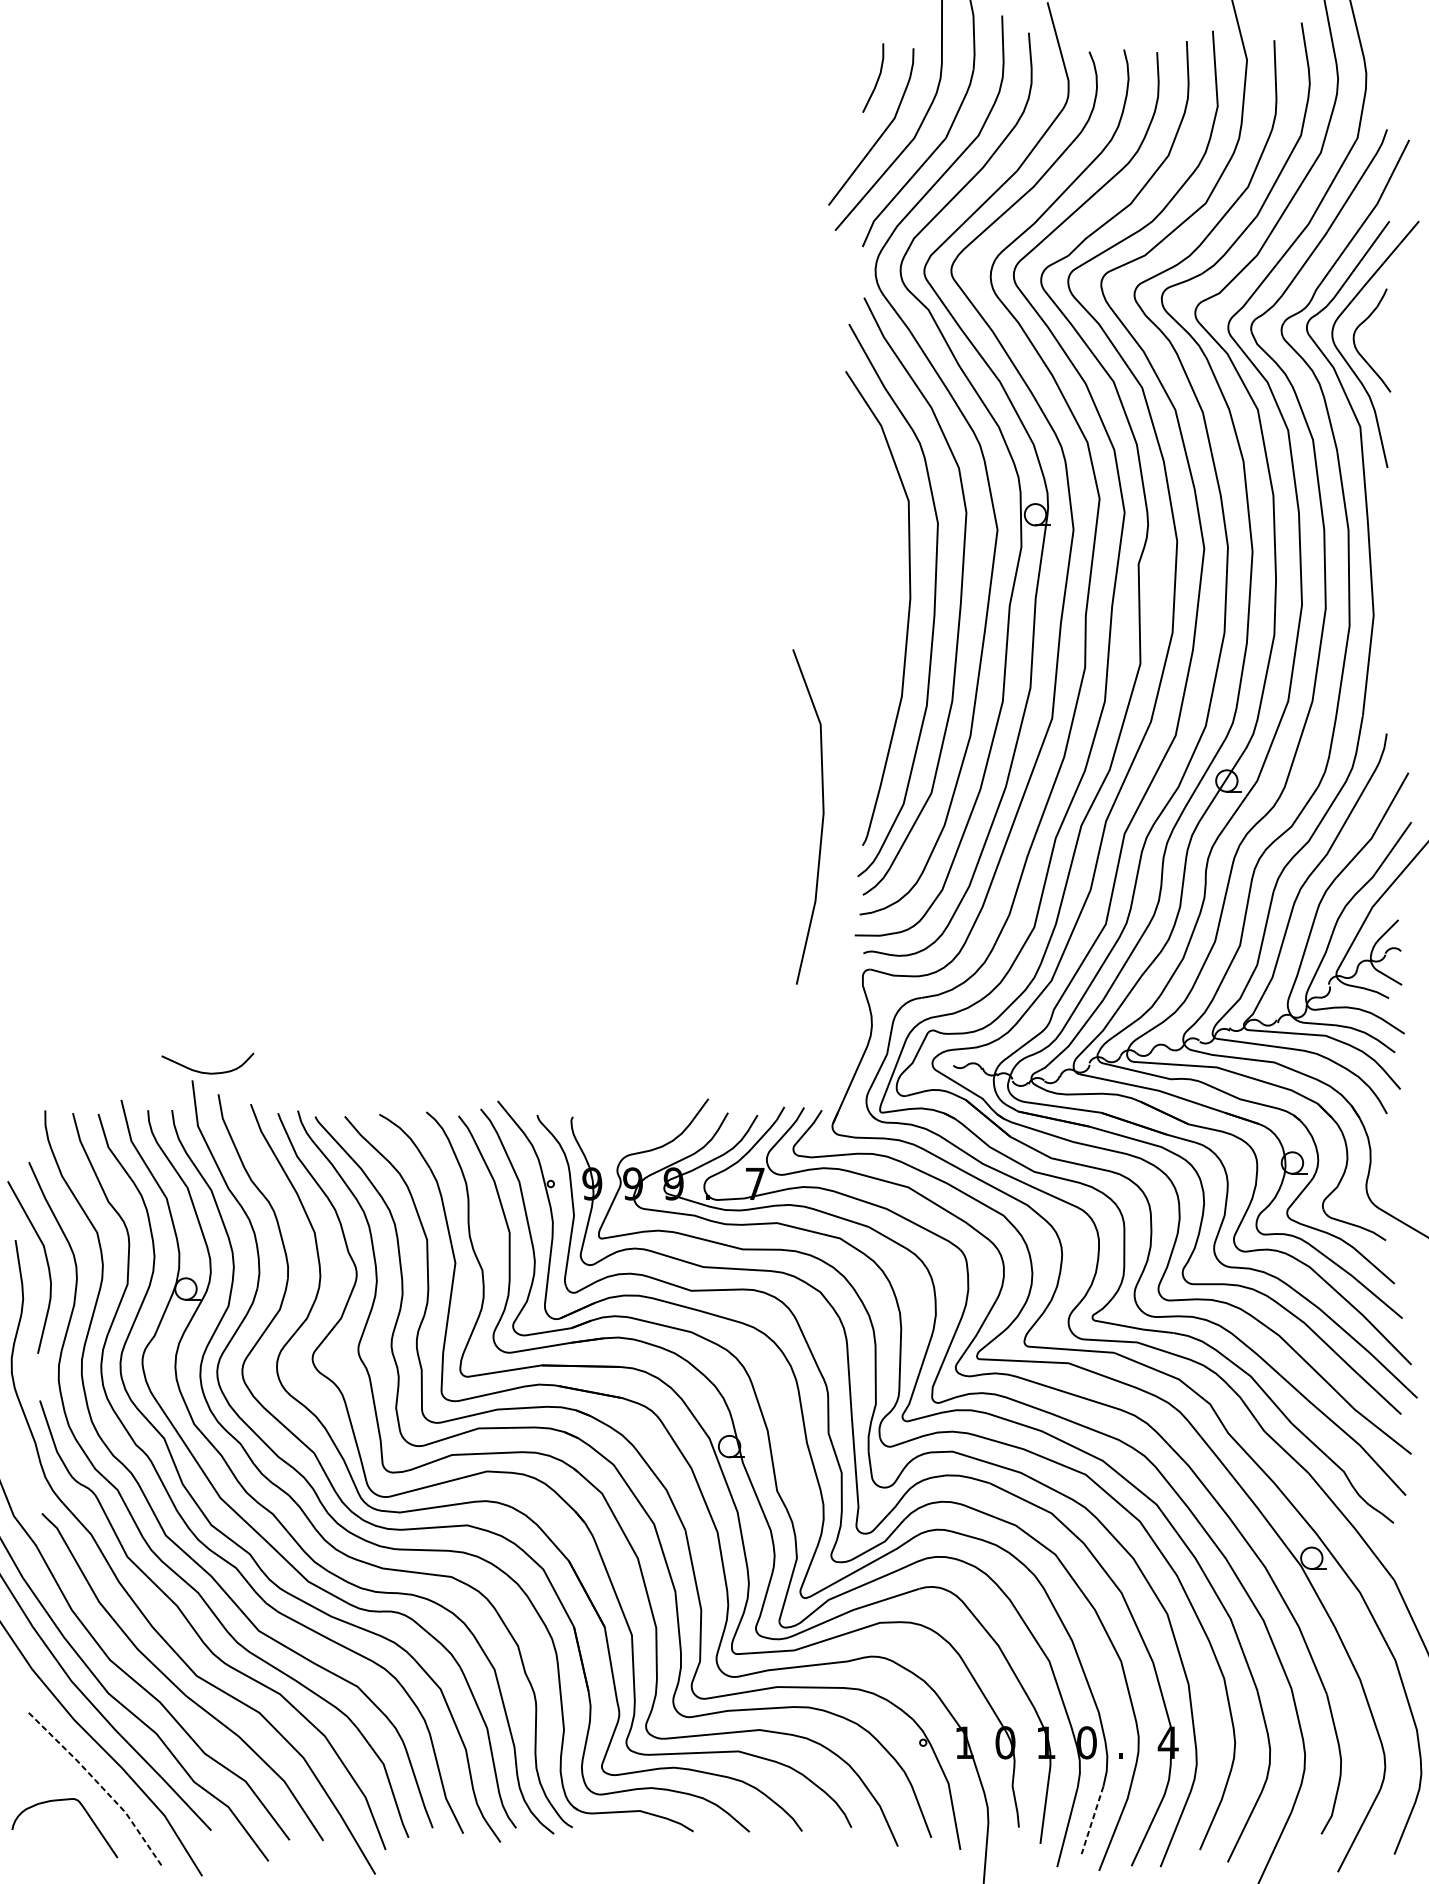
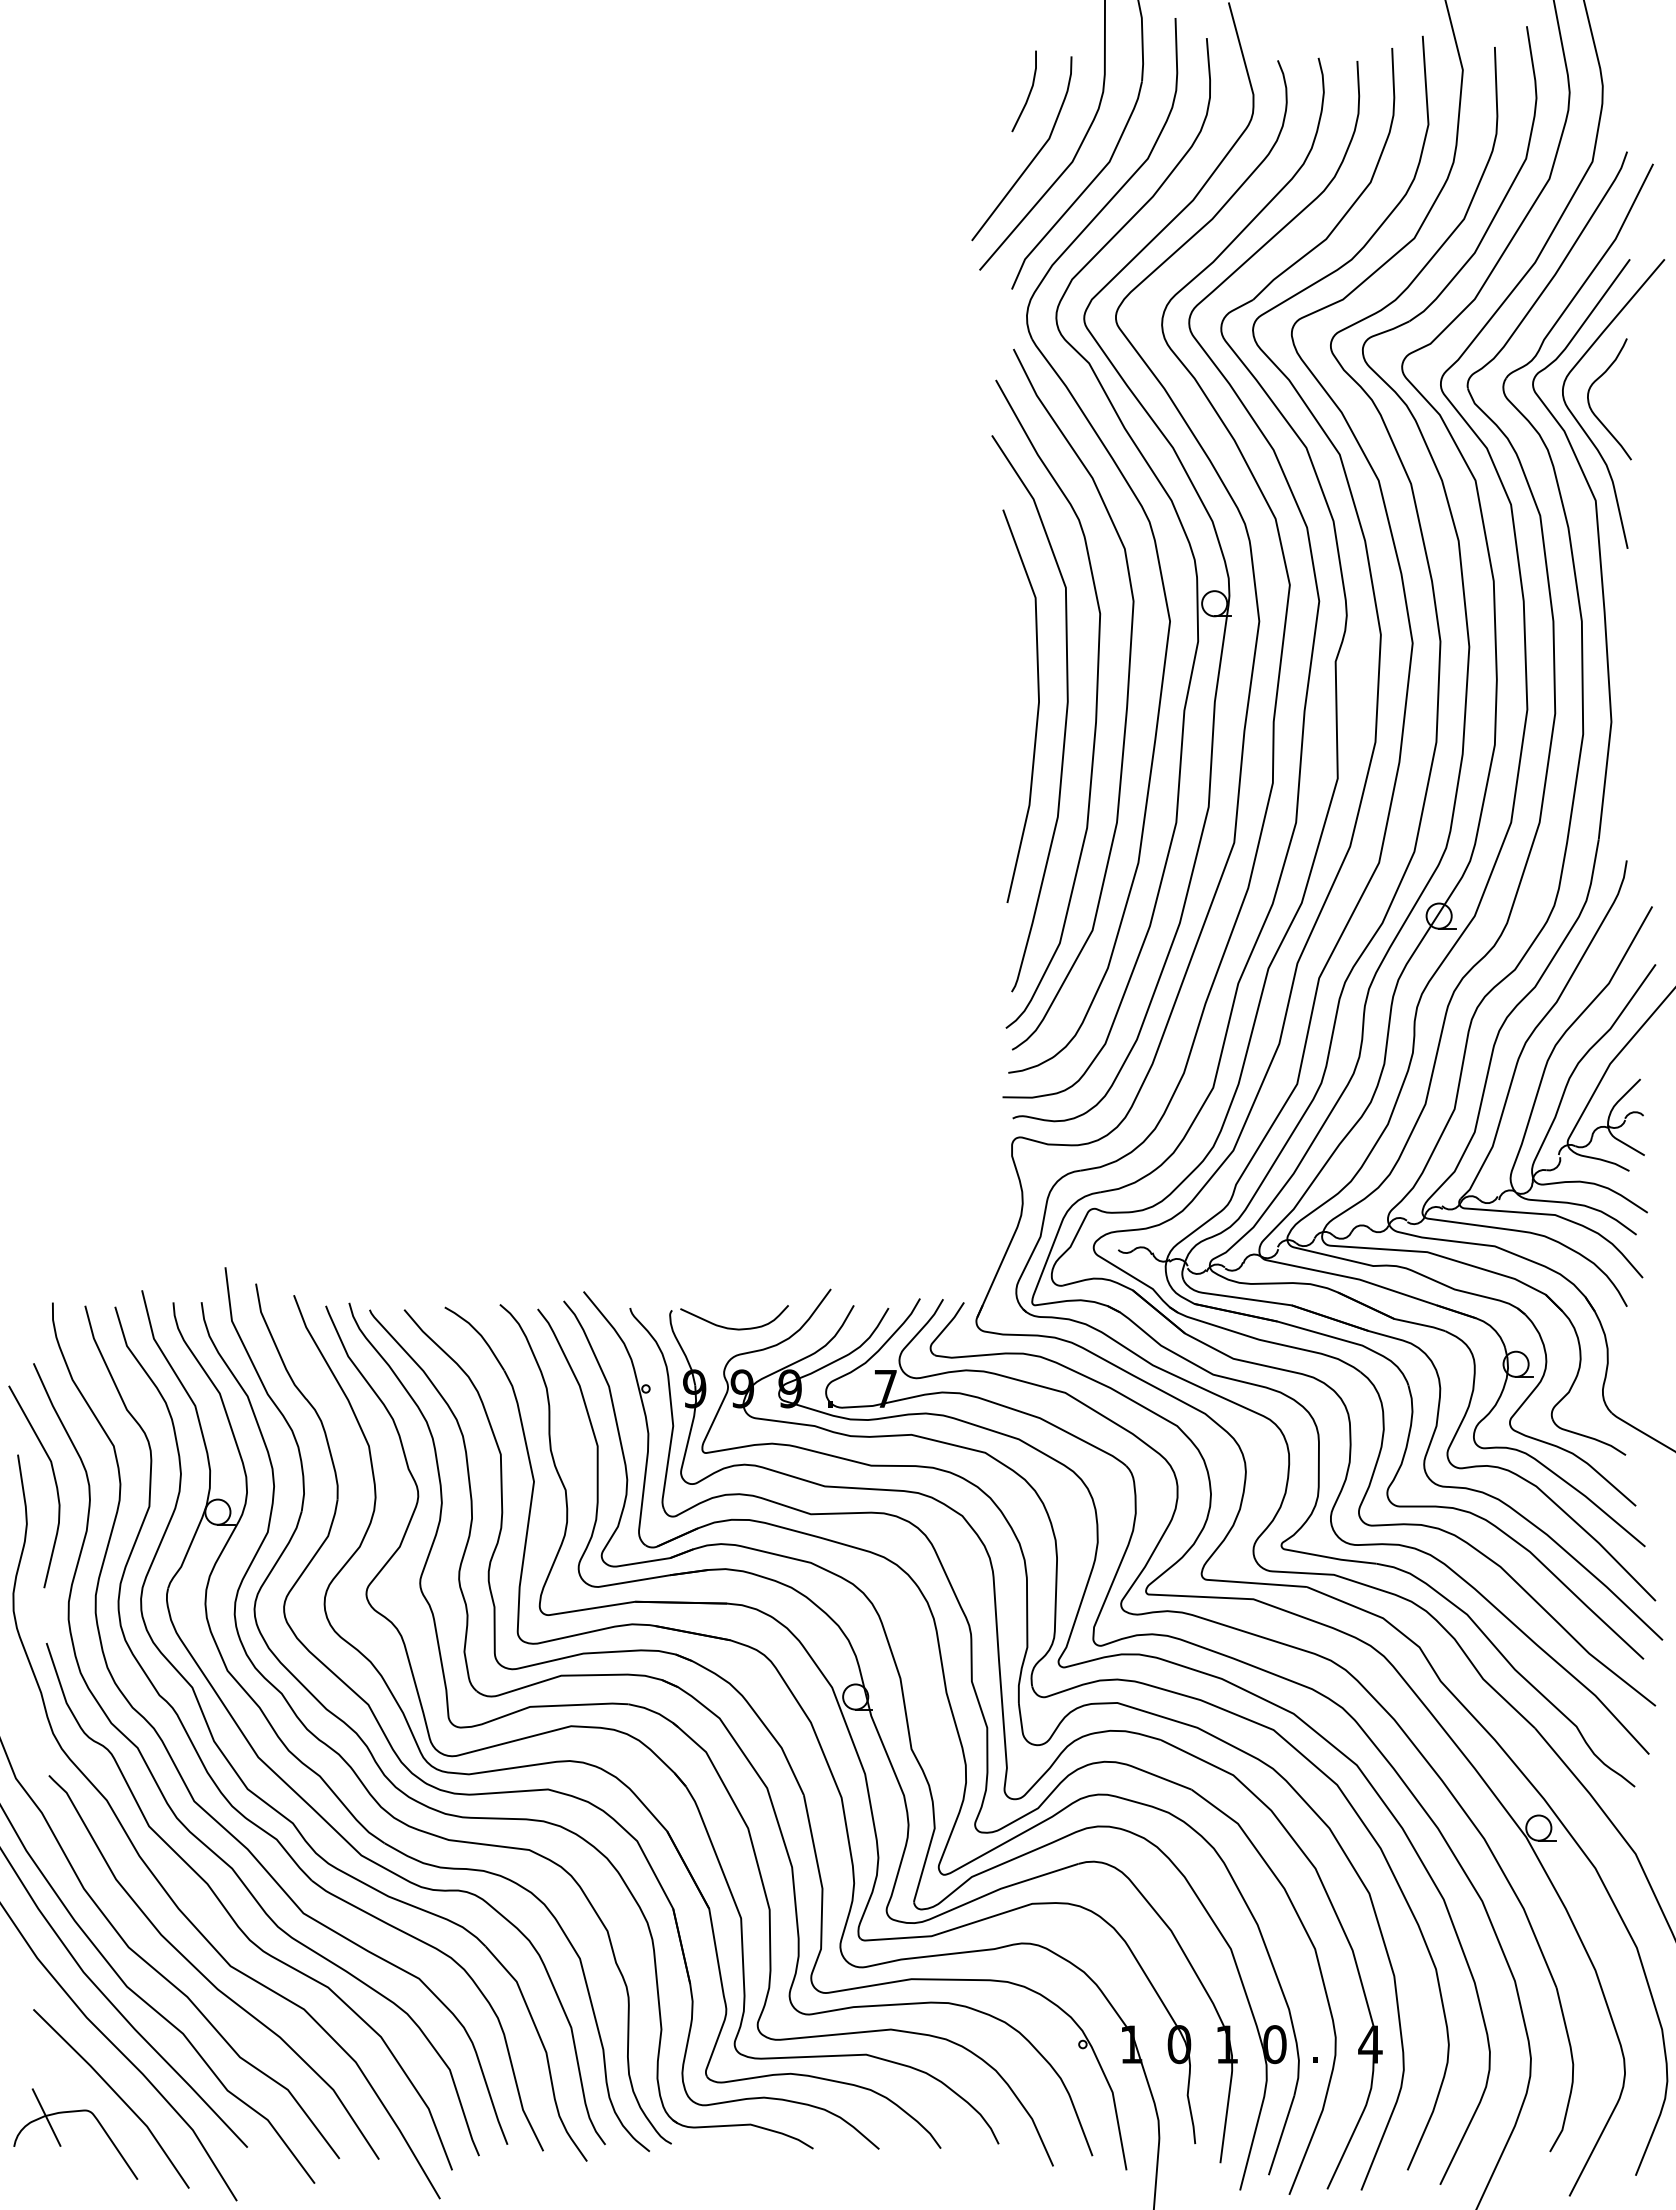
line: (822, 816) -> (1037, 705), moved
curve: (205, 1071) -> (731, 1327), moved
line: (100, 1785) -> (117, 2094), dashed -> solid
line: (39, 1804) -> (46, 2117), added
line: (1092, 1820) -> (1281, 2135), dashed -> solid

